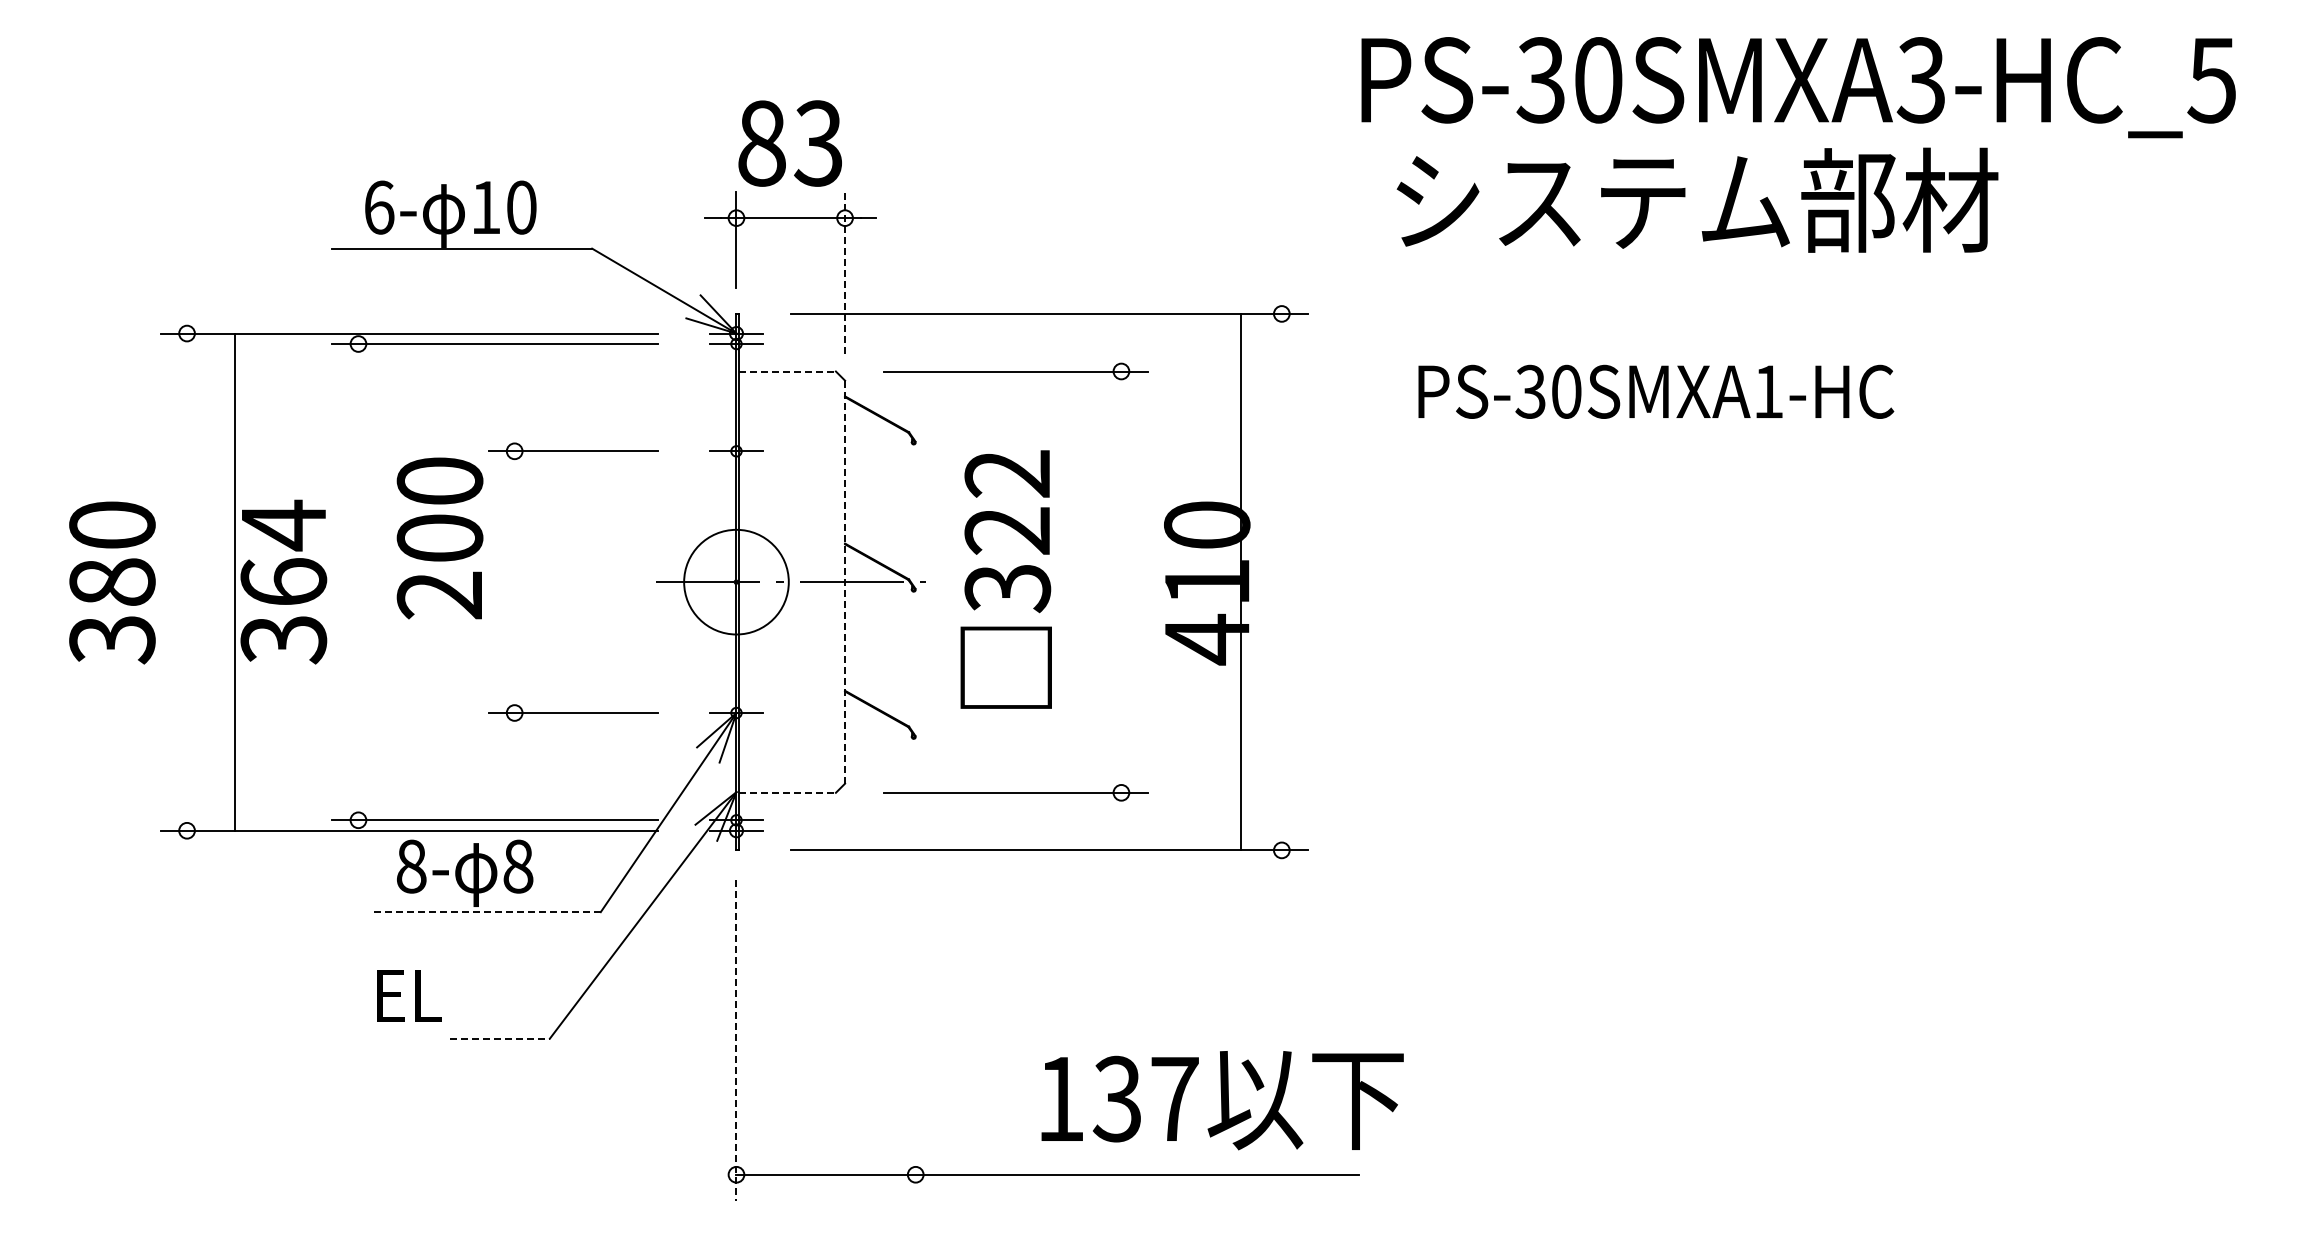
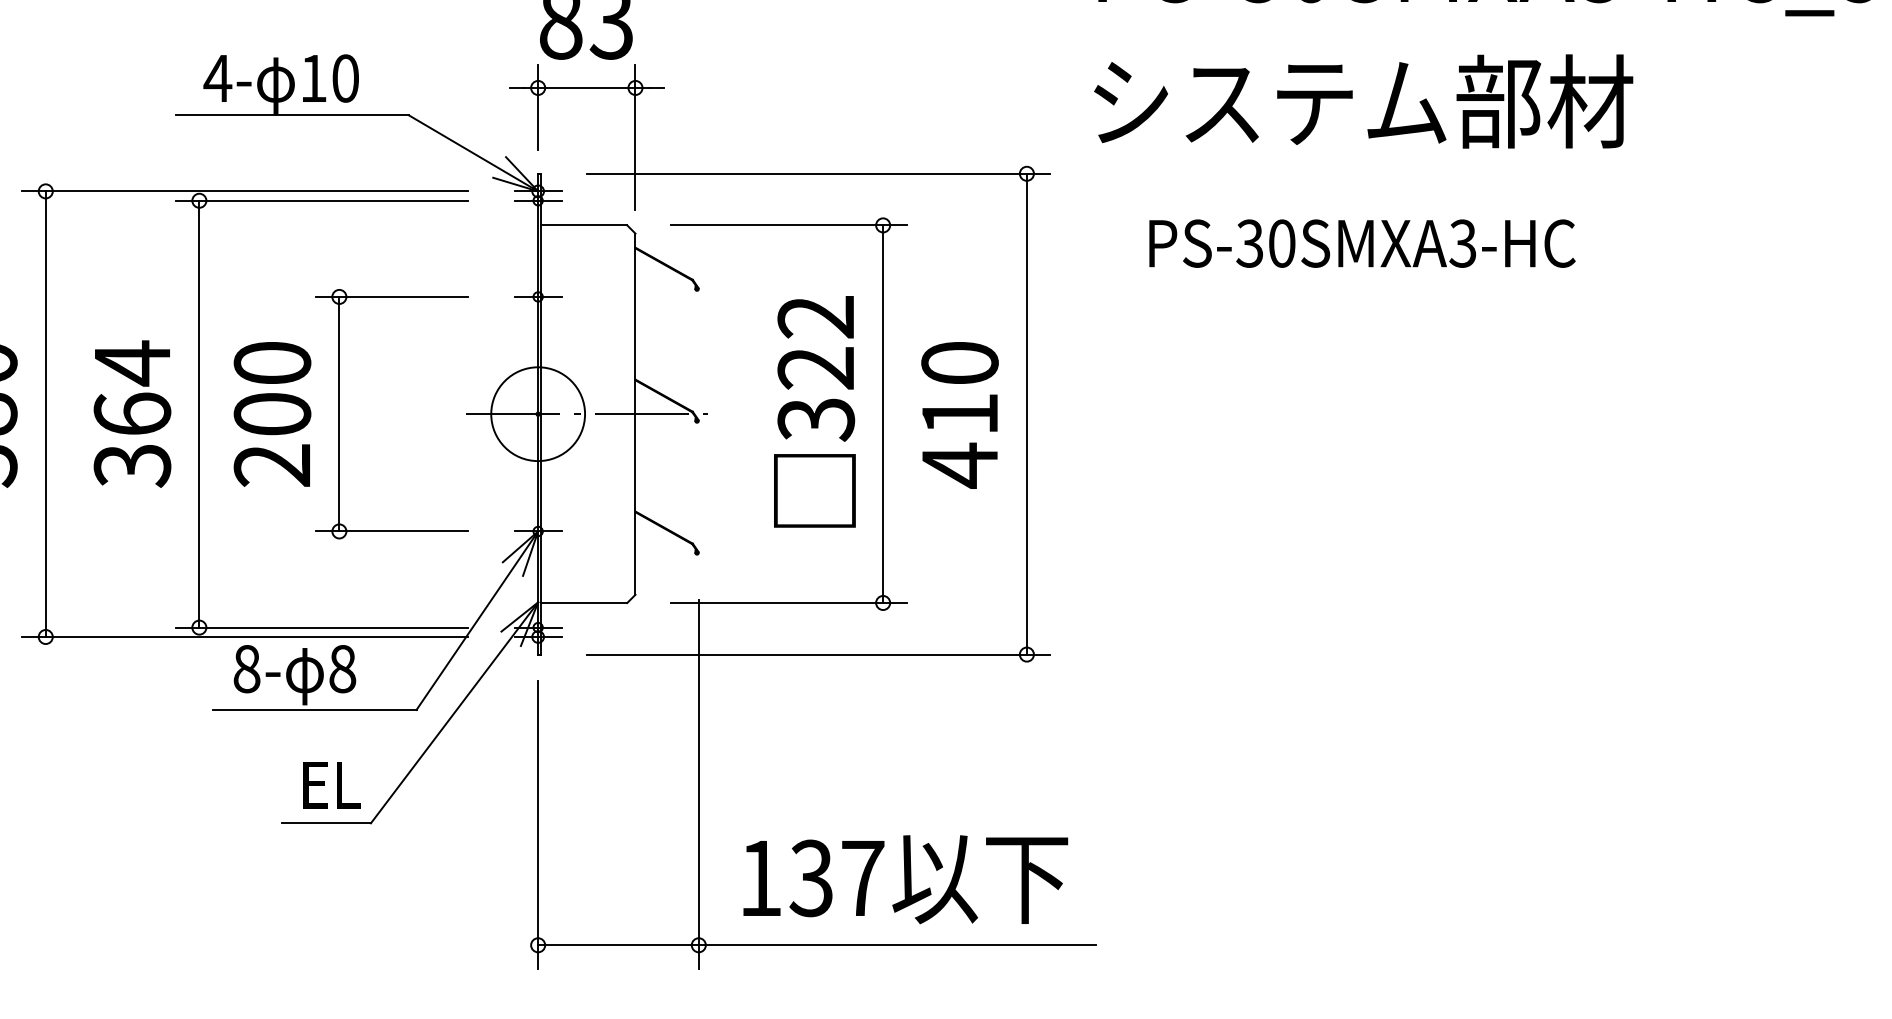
text: (1697, 199) -> (1363, 100), moved
text: (378, 207) -> (217, 78), 6- -> 4-
line: (845, 272) -> (635, 136), dashed -> solid
line: (788, 371) -> (584, 225), dashed -> solid
text: (1767, 391) -> (1462, 243), PS-30SMXA1-HC -> PS-30SMXA3-HC
text: (439, 538) -> (272, 414), moved
text: (1005, 579) -> (814, 411), moved
line: (235, 581) -> (46, 413), moved
line: (1121, 581) -> (883, 413), added
line: (1240, 581) -> (1026, 413), moved
line: (358, 582) -> (199, 414), added
line: (514, 582) -> (339, 414), added
line: (845, 582) -> (635, 414), dashed -> solid
line: (788, 792) -> (584, 602), dashed -> solid
line: (486, 912) -> (314, 710), dashed -> solid
line: (915, 994) -> (698, 783), added
text: (409, 995) -> (332, 784), moved
line: (500, 1038) -> (326, 823), dashed -> solid
line: (736, 1040) -> (538, 824), dashed -> solid
text: (1222, 1100) -> (905, 879), moved

